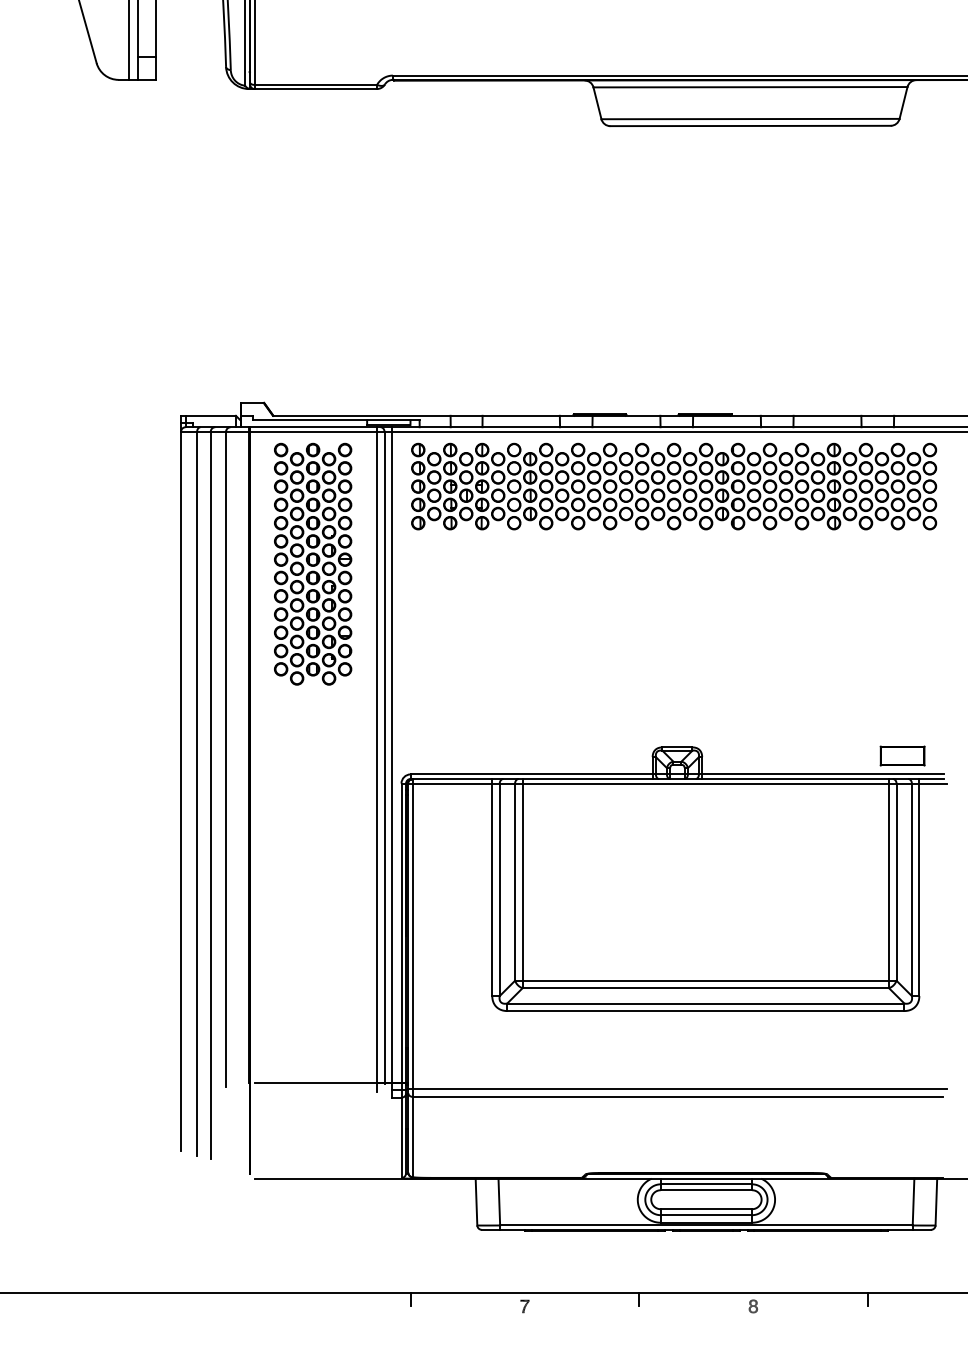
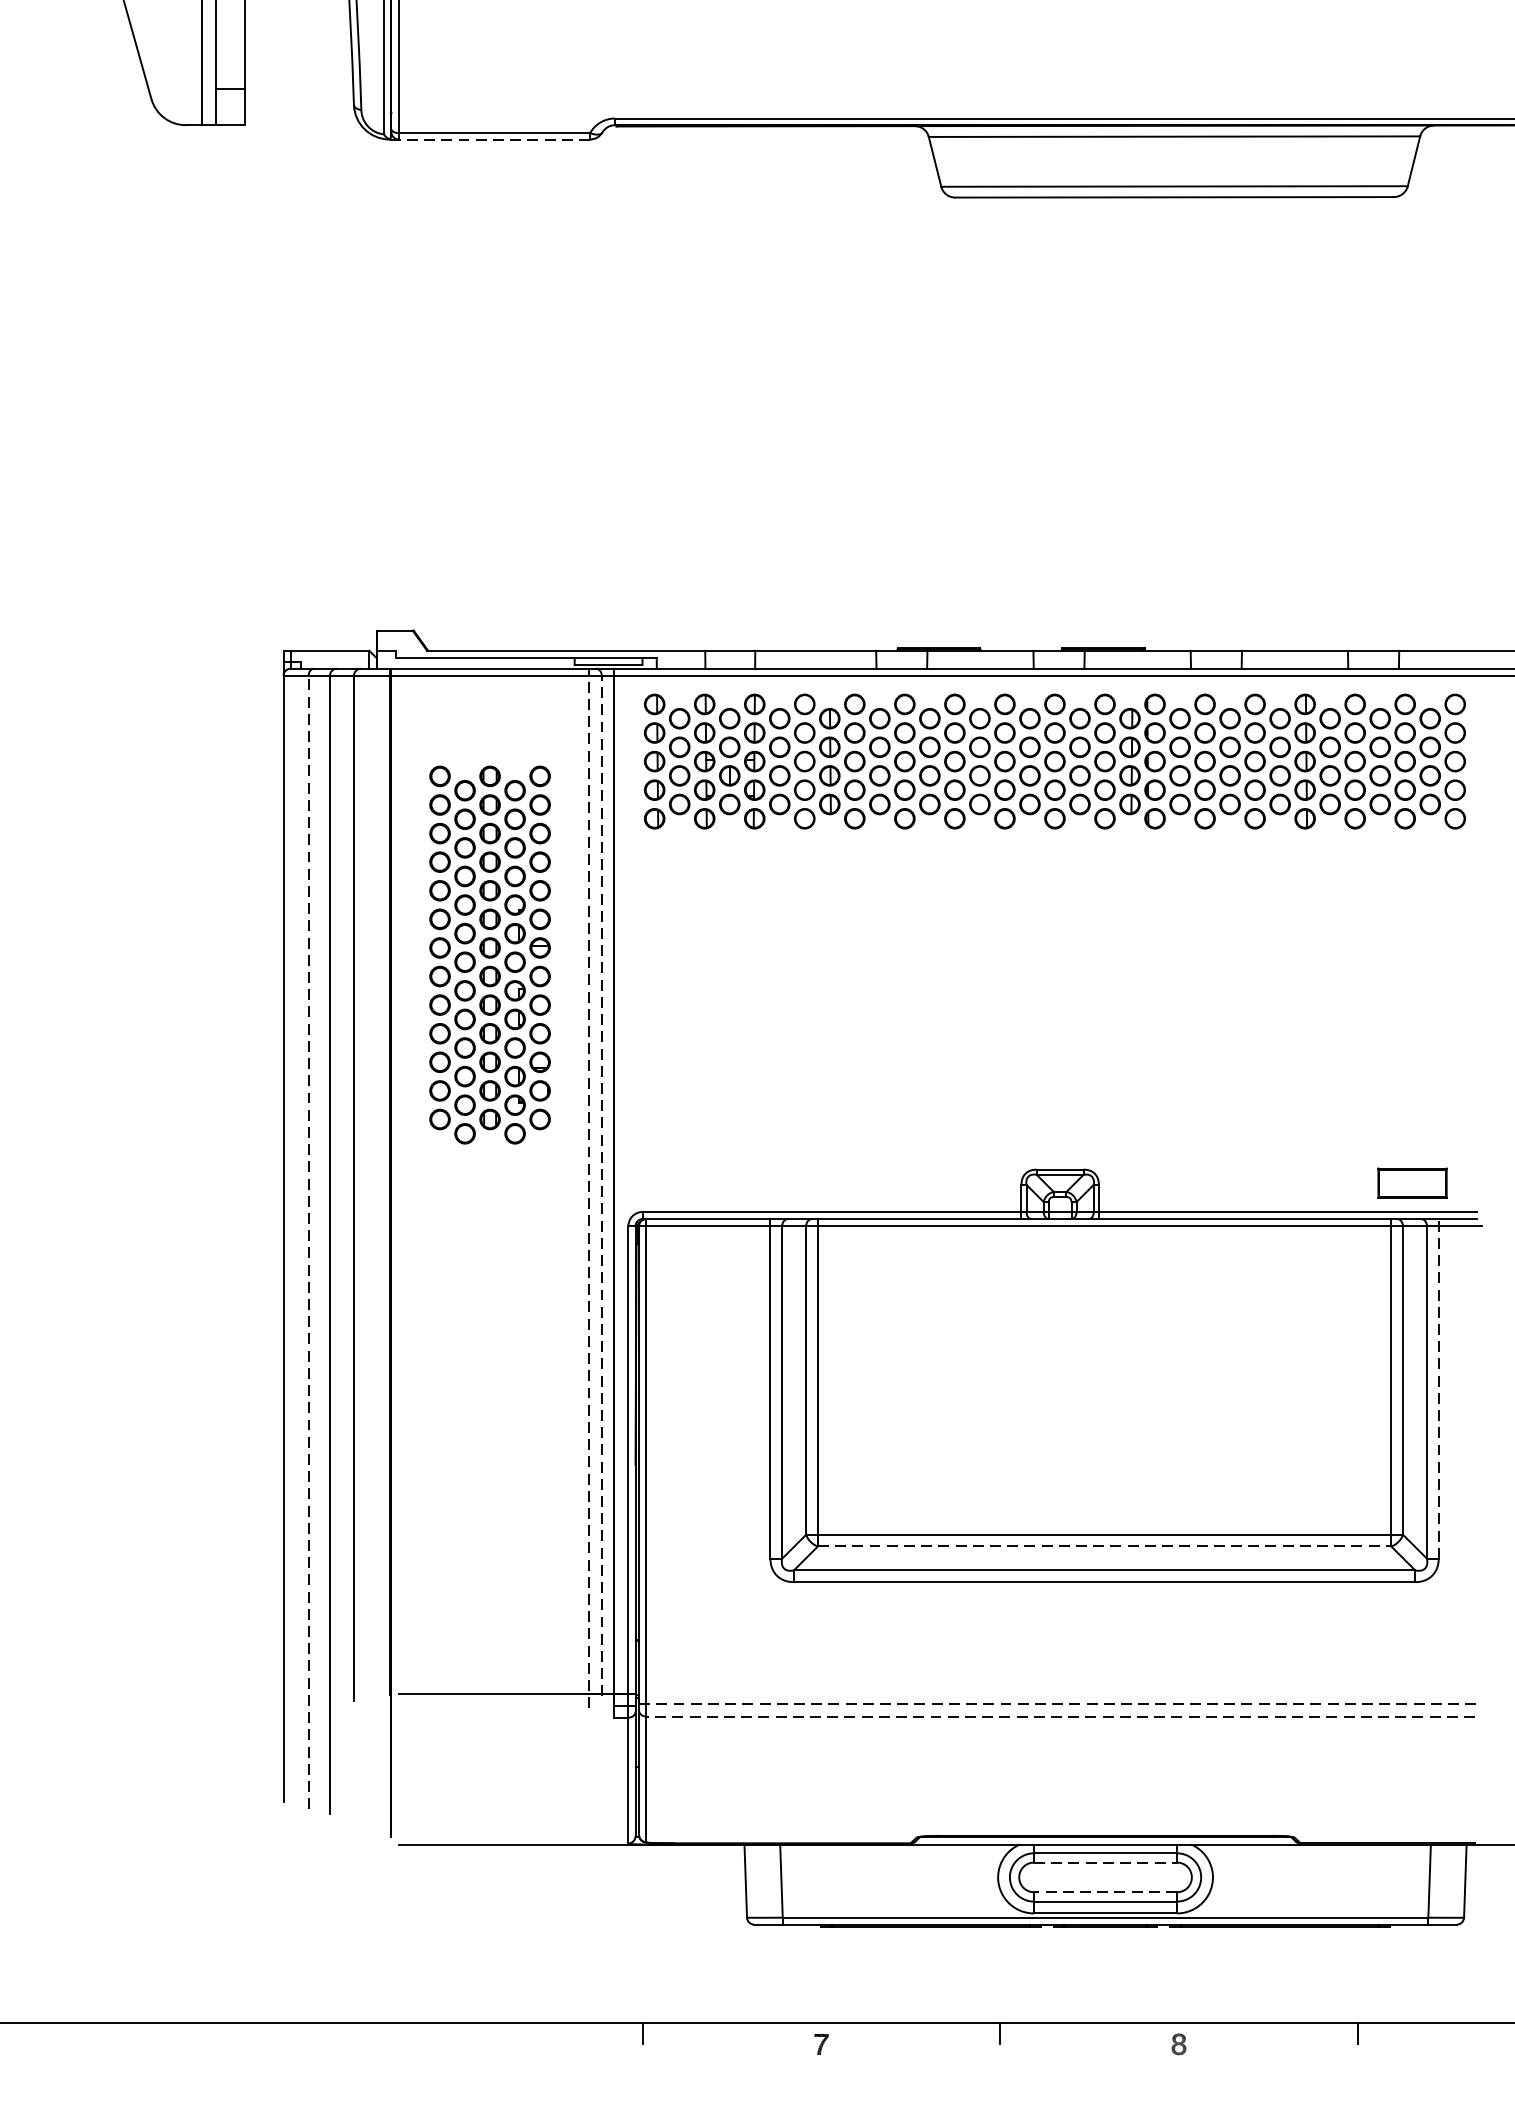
line: (313, 89) -> (490, 140), solid -> dashed
part: (313, 563) -> (490, 953), moved
line: (384, 757) -> (601, 1185), solid -> dashed
line: (376, 758) -> (589, 1187), solid -> dashed
line: (197, 793) -> (309, 1241), solid -> dashed
line: (919, 887) -> (1438, 1388), solid -> dashed
line: (706, 988) -> (1105, 1546), solid -> dashed
line: (678, 1089) -> (1061, 1704), solid -> dashed
line: (677, 1096) -> (1060, 1715), solid -> dashed
line: (706, 1190) -> (1105, 1862), solid -> dashed
line: (706, 1209) -> (1105, 1892), solid -> dashed

